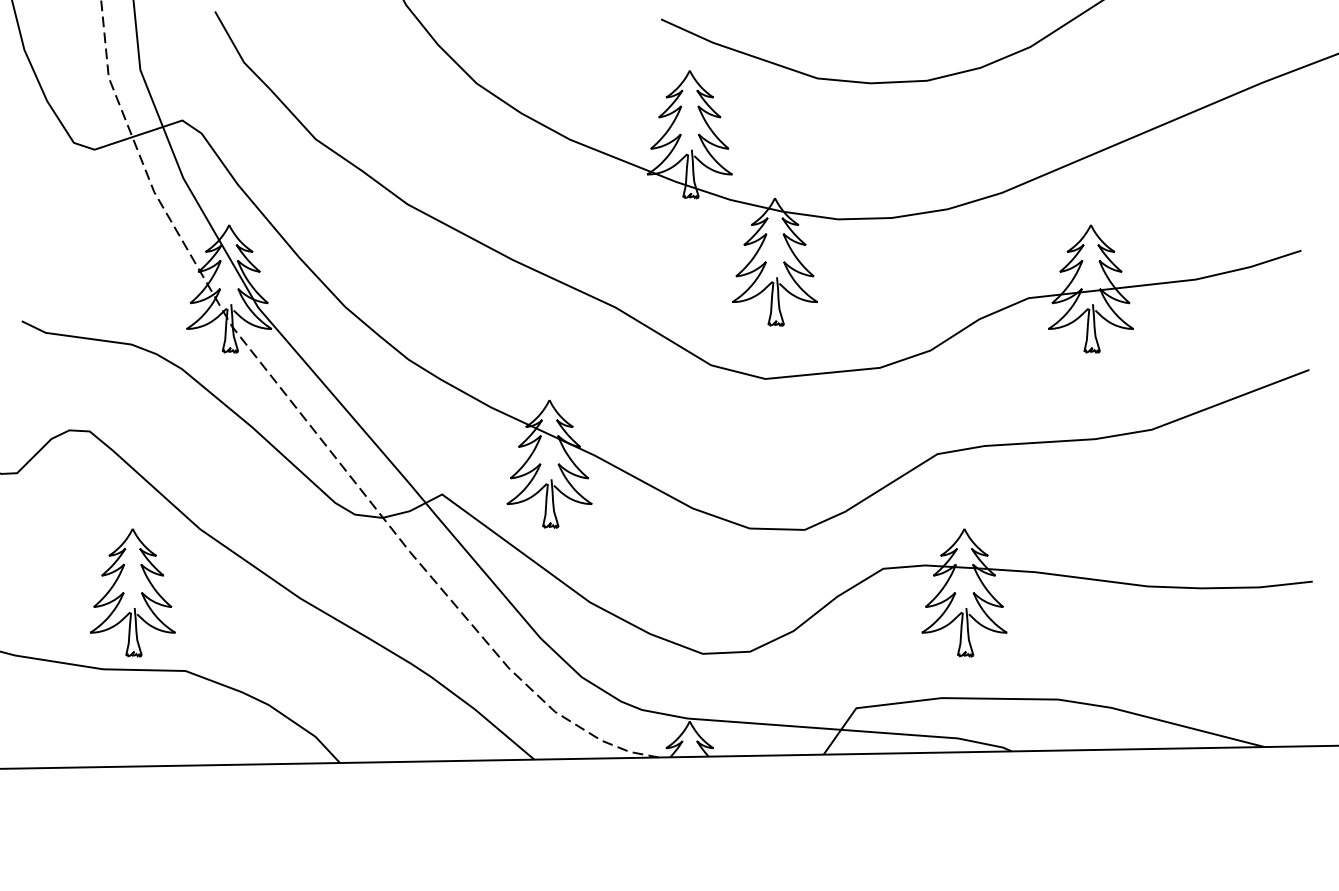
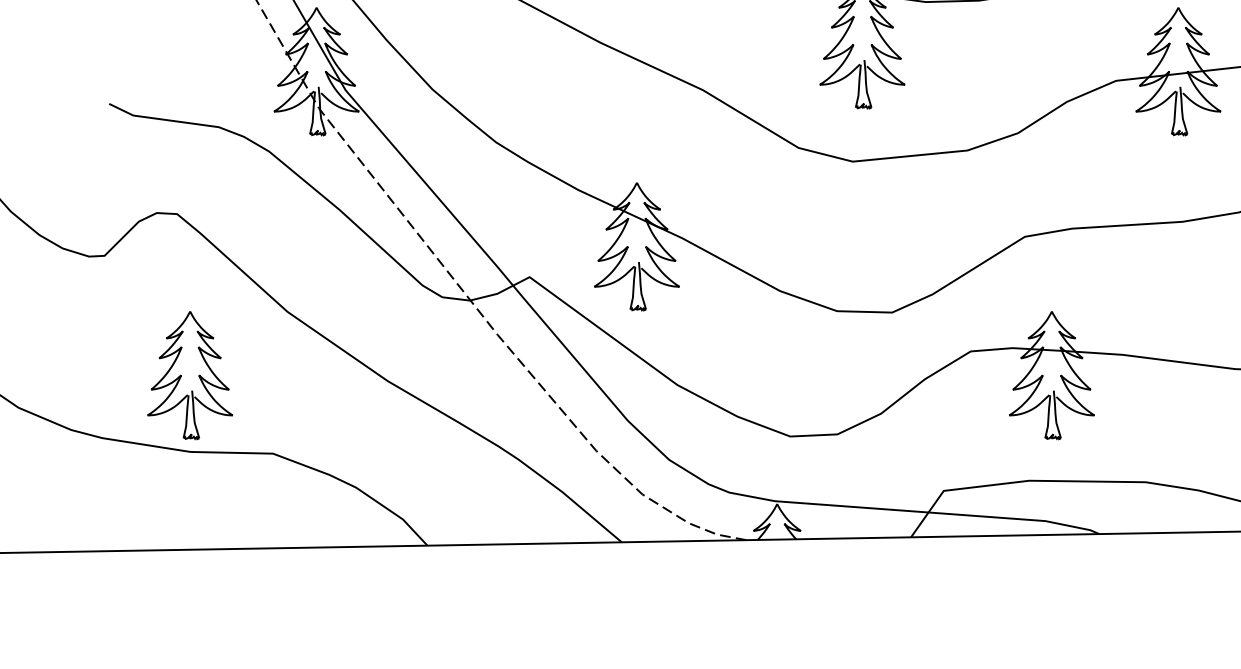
part: (132, 592) -> (189, 375), moved

